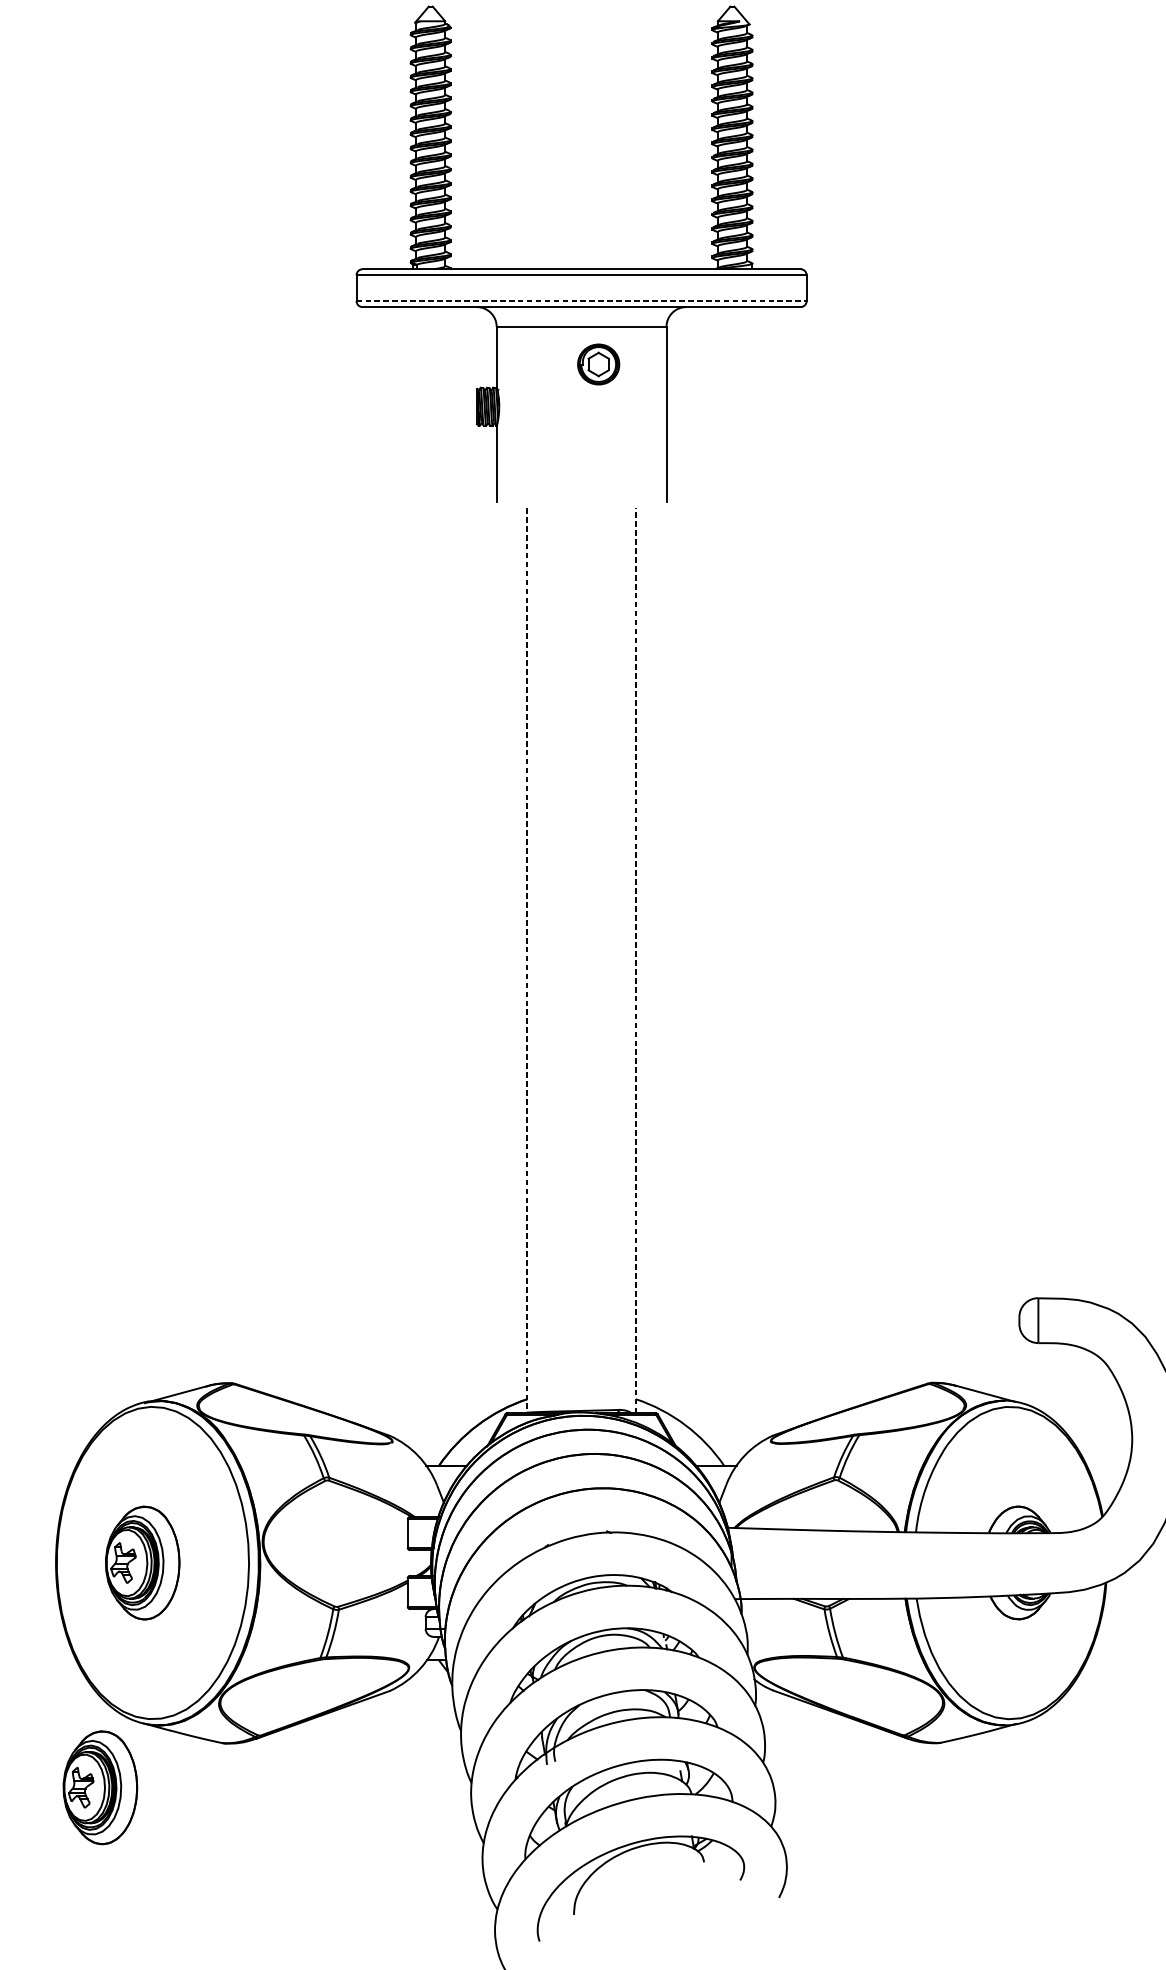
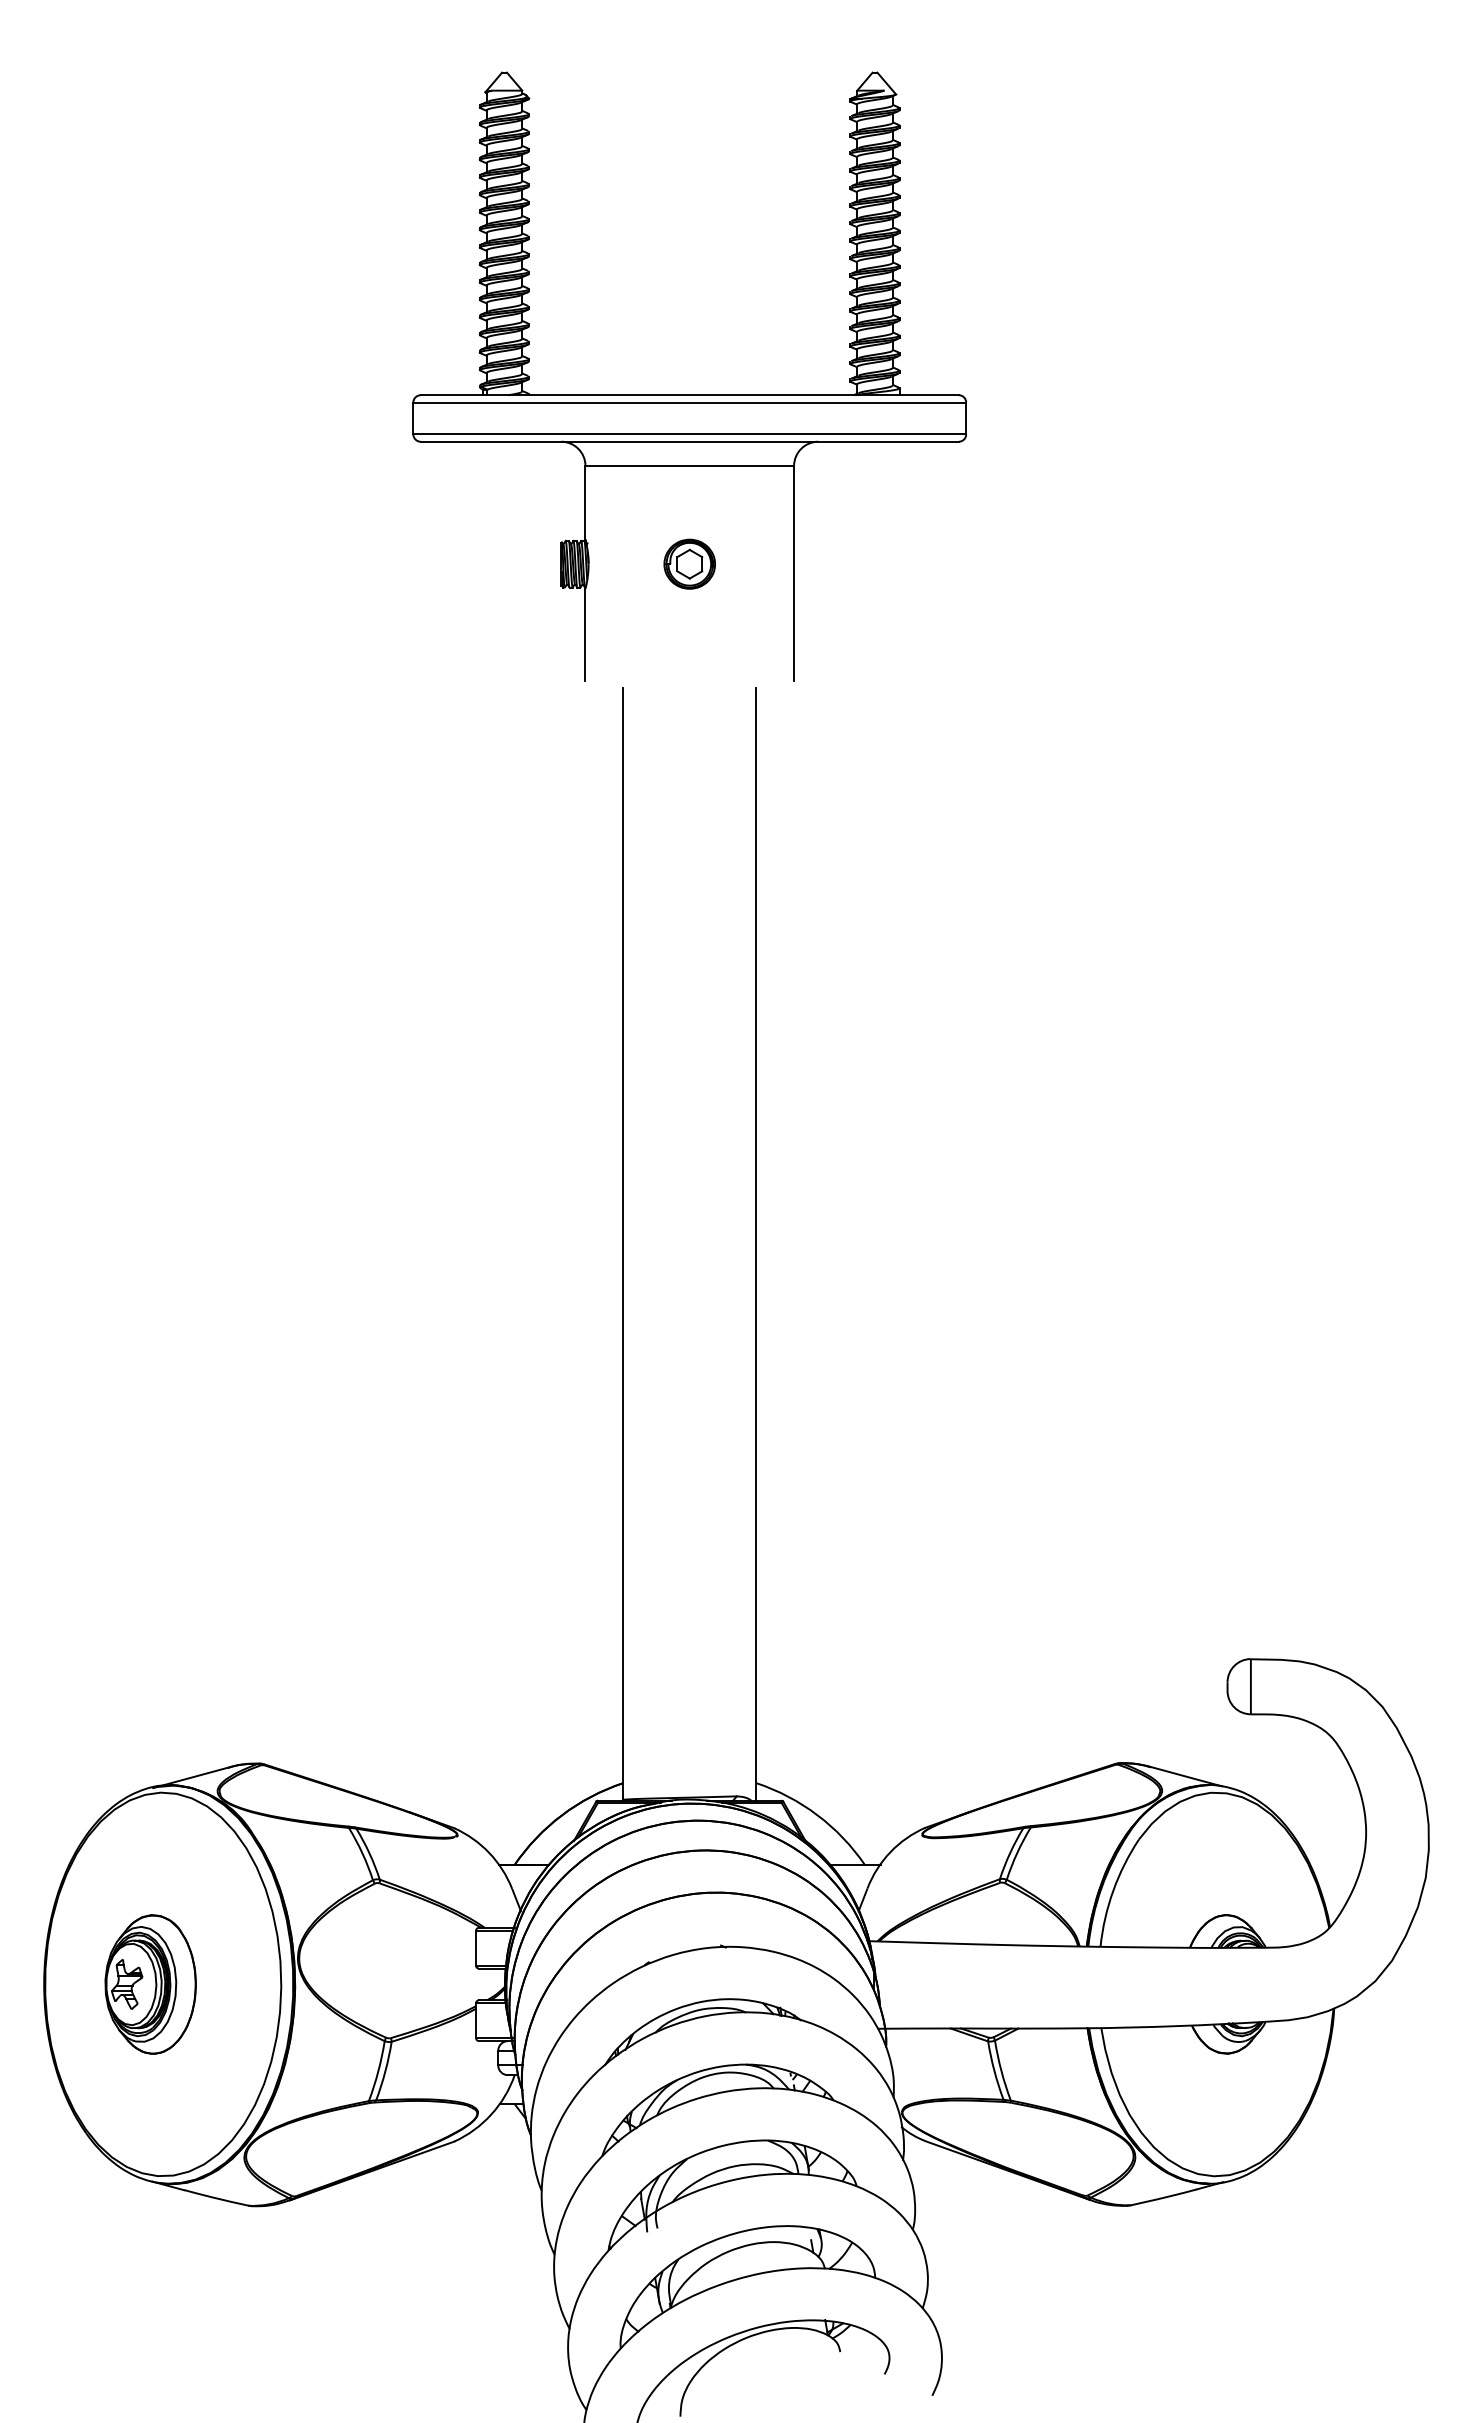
line: (582, 301) -> (690, 434), dashed -> solid
part: (598, 363) -> (689, 563), moved
line: (527, 960) -> (623, 1244), dashed -> solid
line: (635, 960) -> (756, 1244), dashed -> solid
part: (100, 1787) -> (98, 2260), removed

